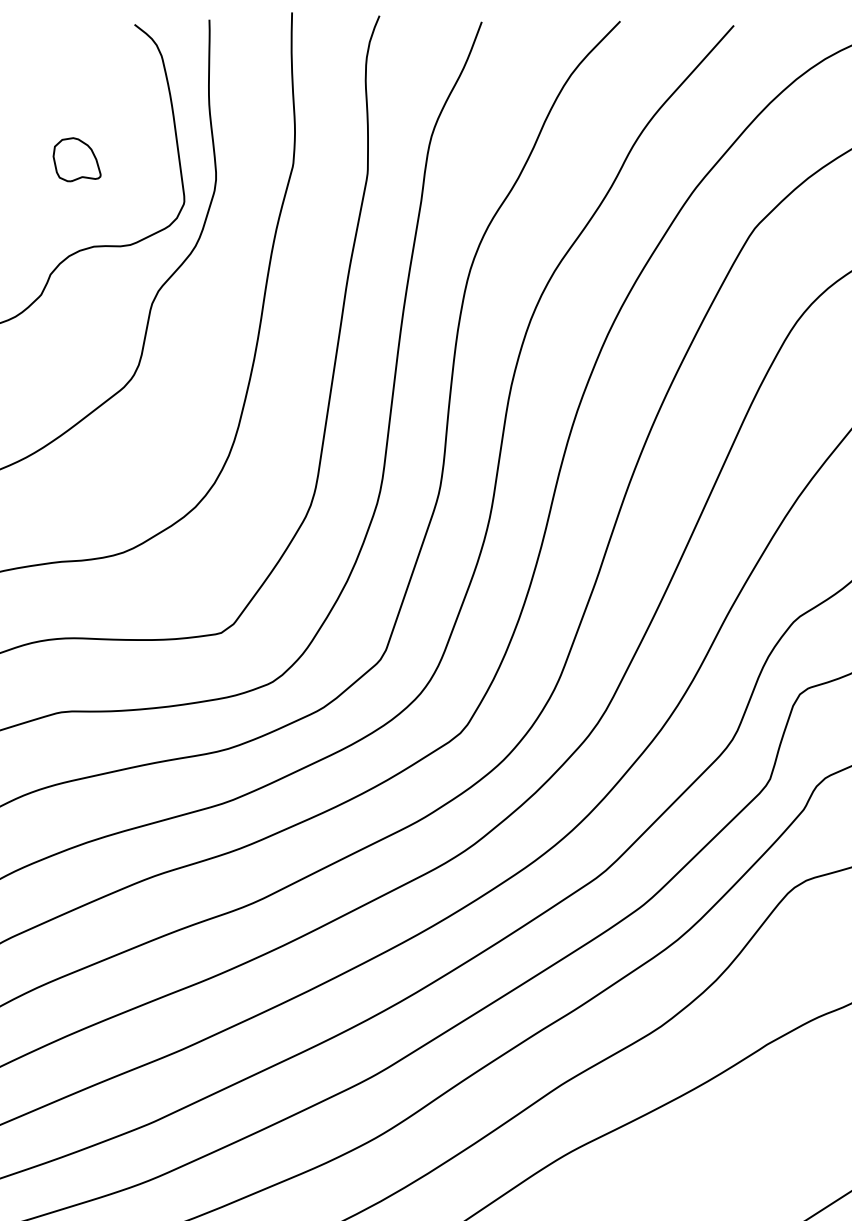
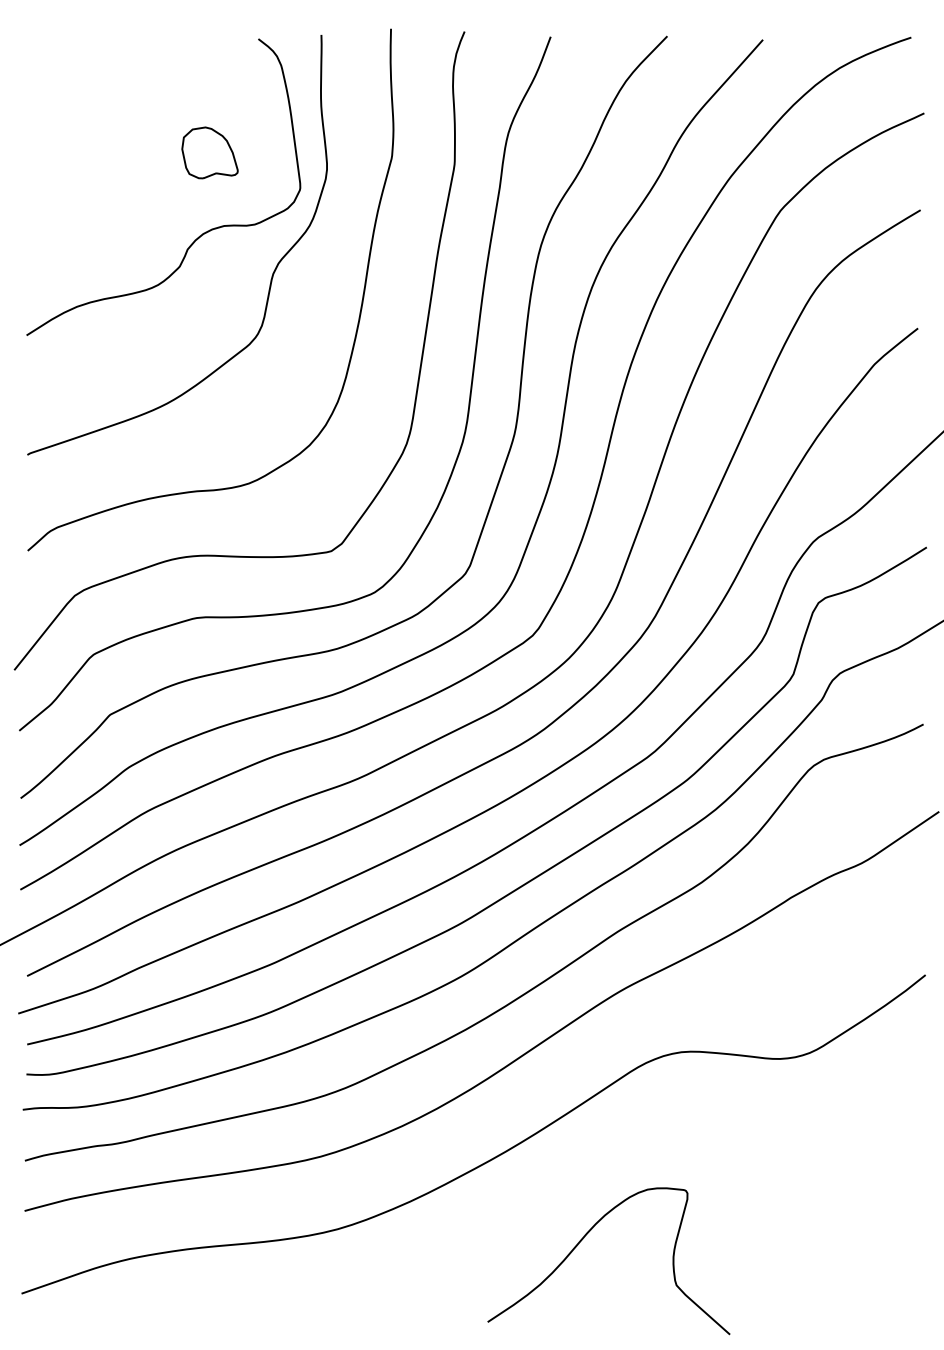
part: (76, 159) -> (209, 152), size x1.4

